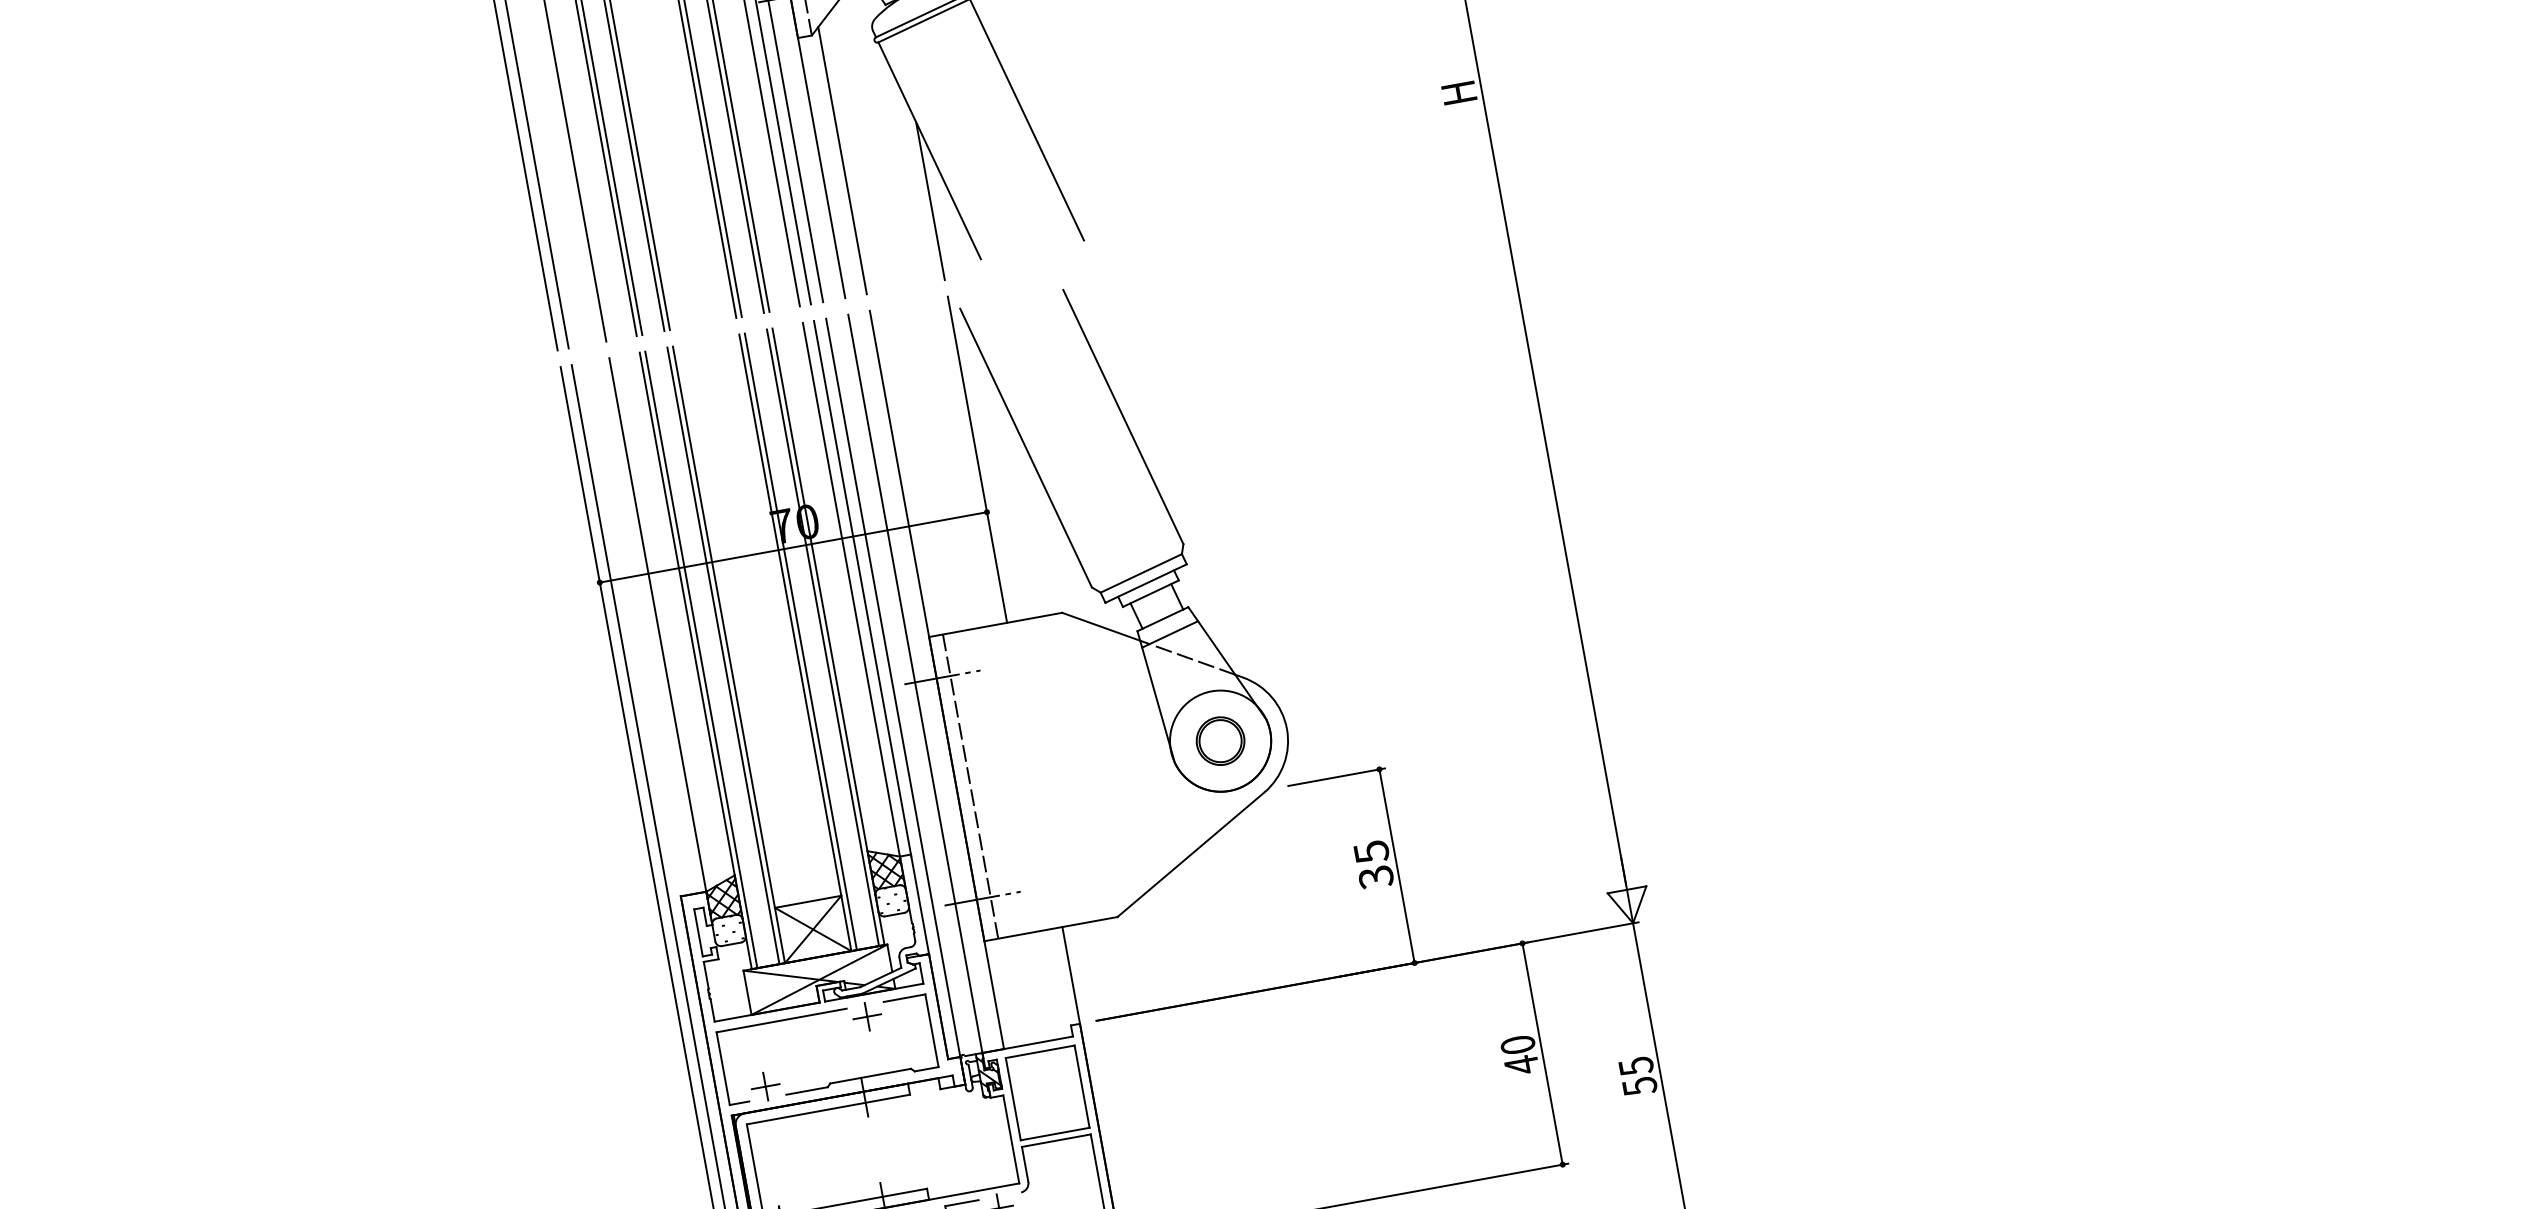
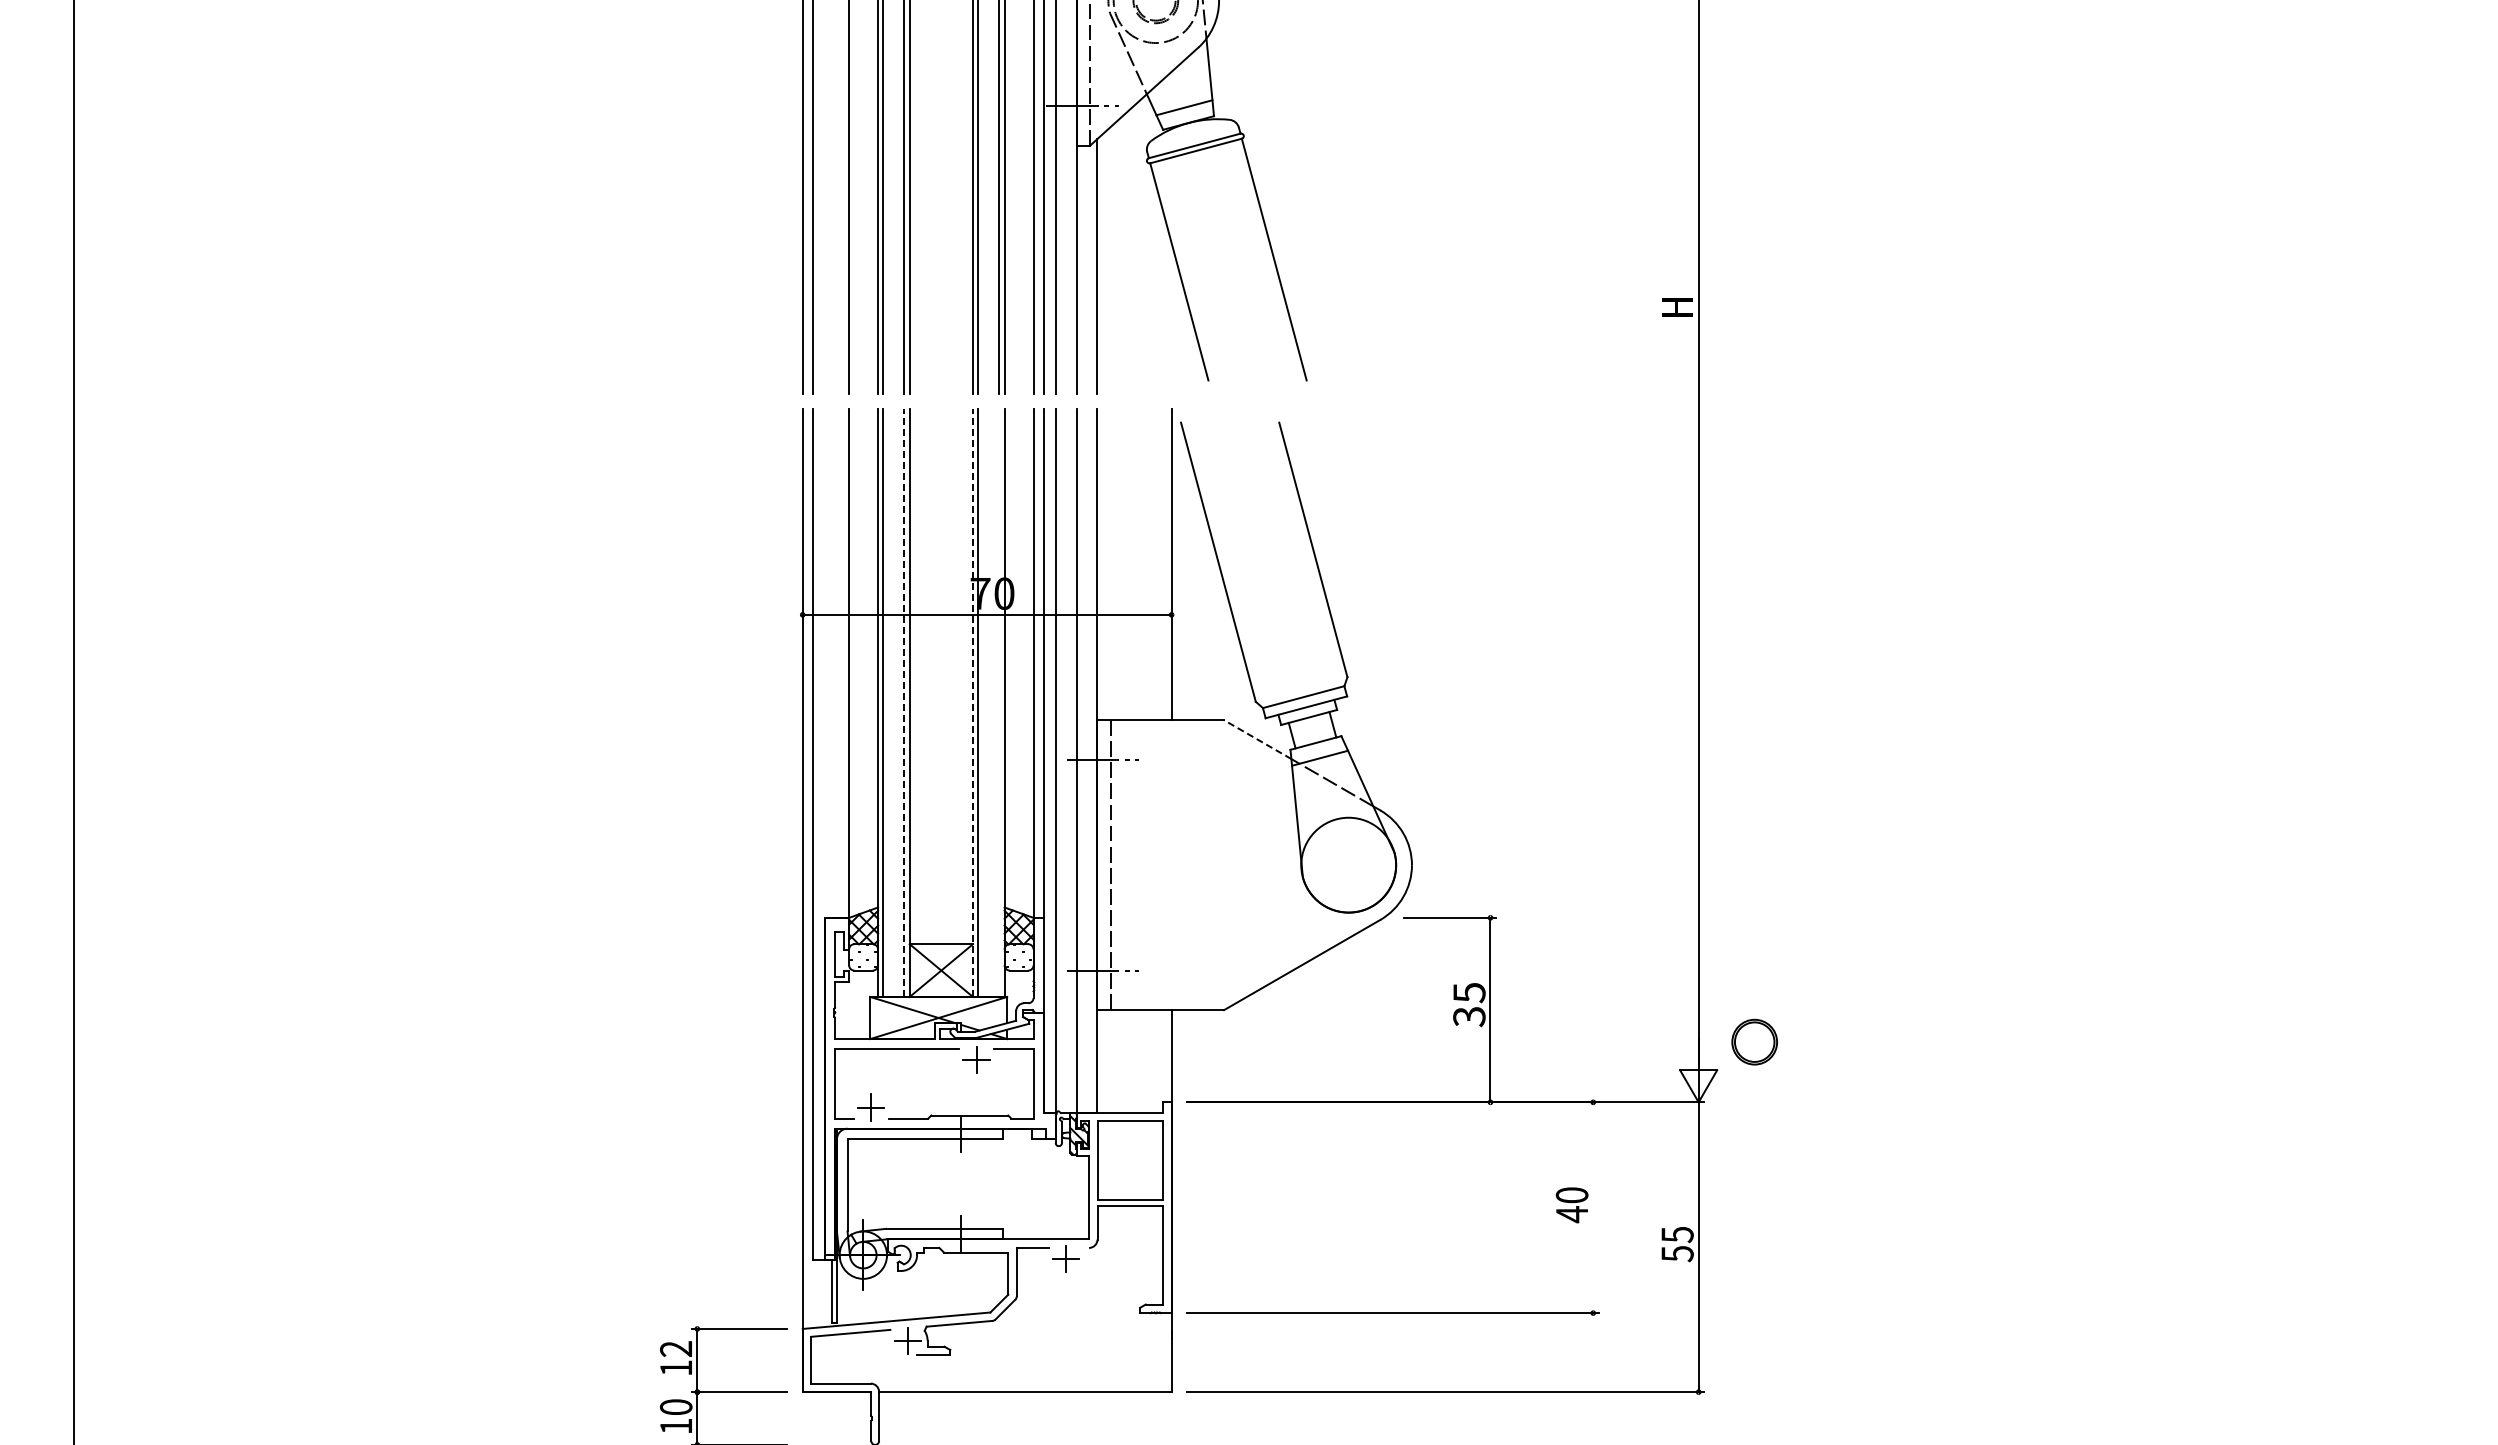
line: (930, 201) -> (1171, 318), removed
line: (1100, 626) -> (1257, 739), solid -> dashed
line: (823, 637) -> (999, 702), removed
line: (794, 643) -> (972, 703), solid -> dashed
line: (723, 656) -> (904, 703), solid -> dashed
part: (1220, 740) -> (1754, 1041), moved
line: (1542, 1053) -> (1593, 1207), removed

